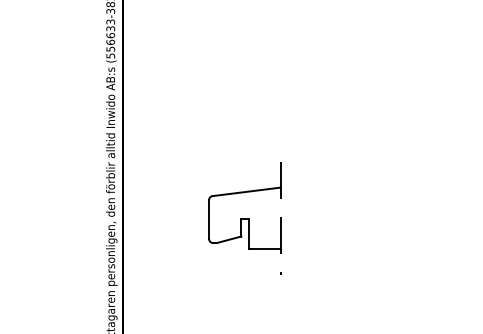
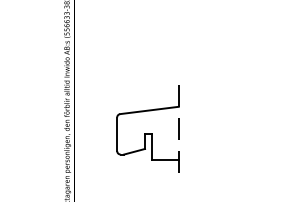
part: (243, 212) -> (147, 128), size x1.43

